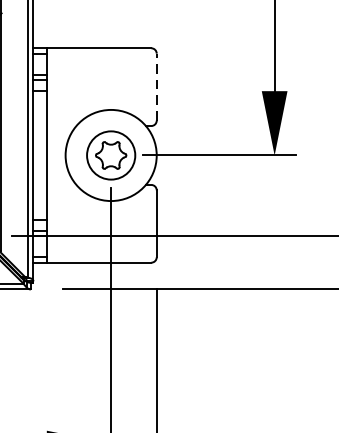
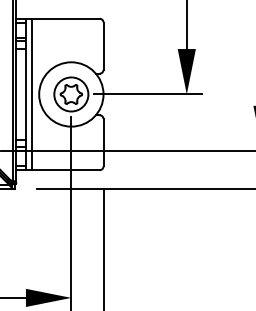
line: (156, 87) -> (103, 46), dashed -> solid
line: (54, 155) -> (31, 94), added

